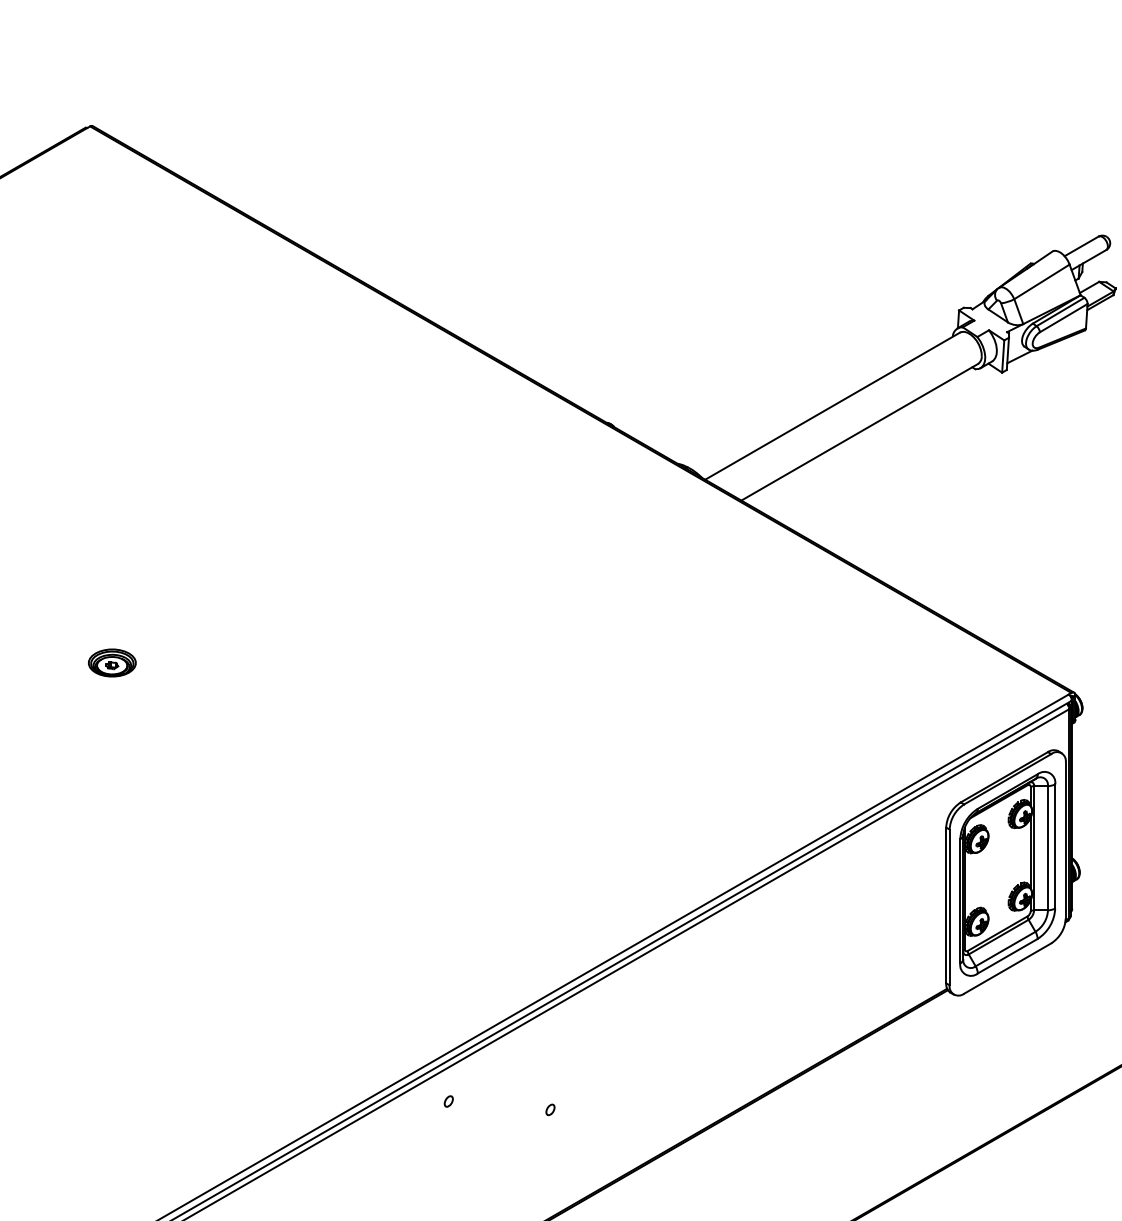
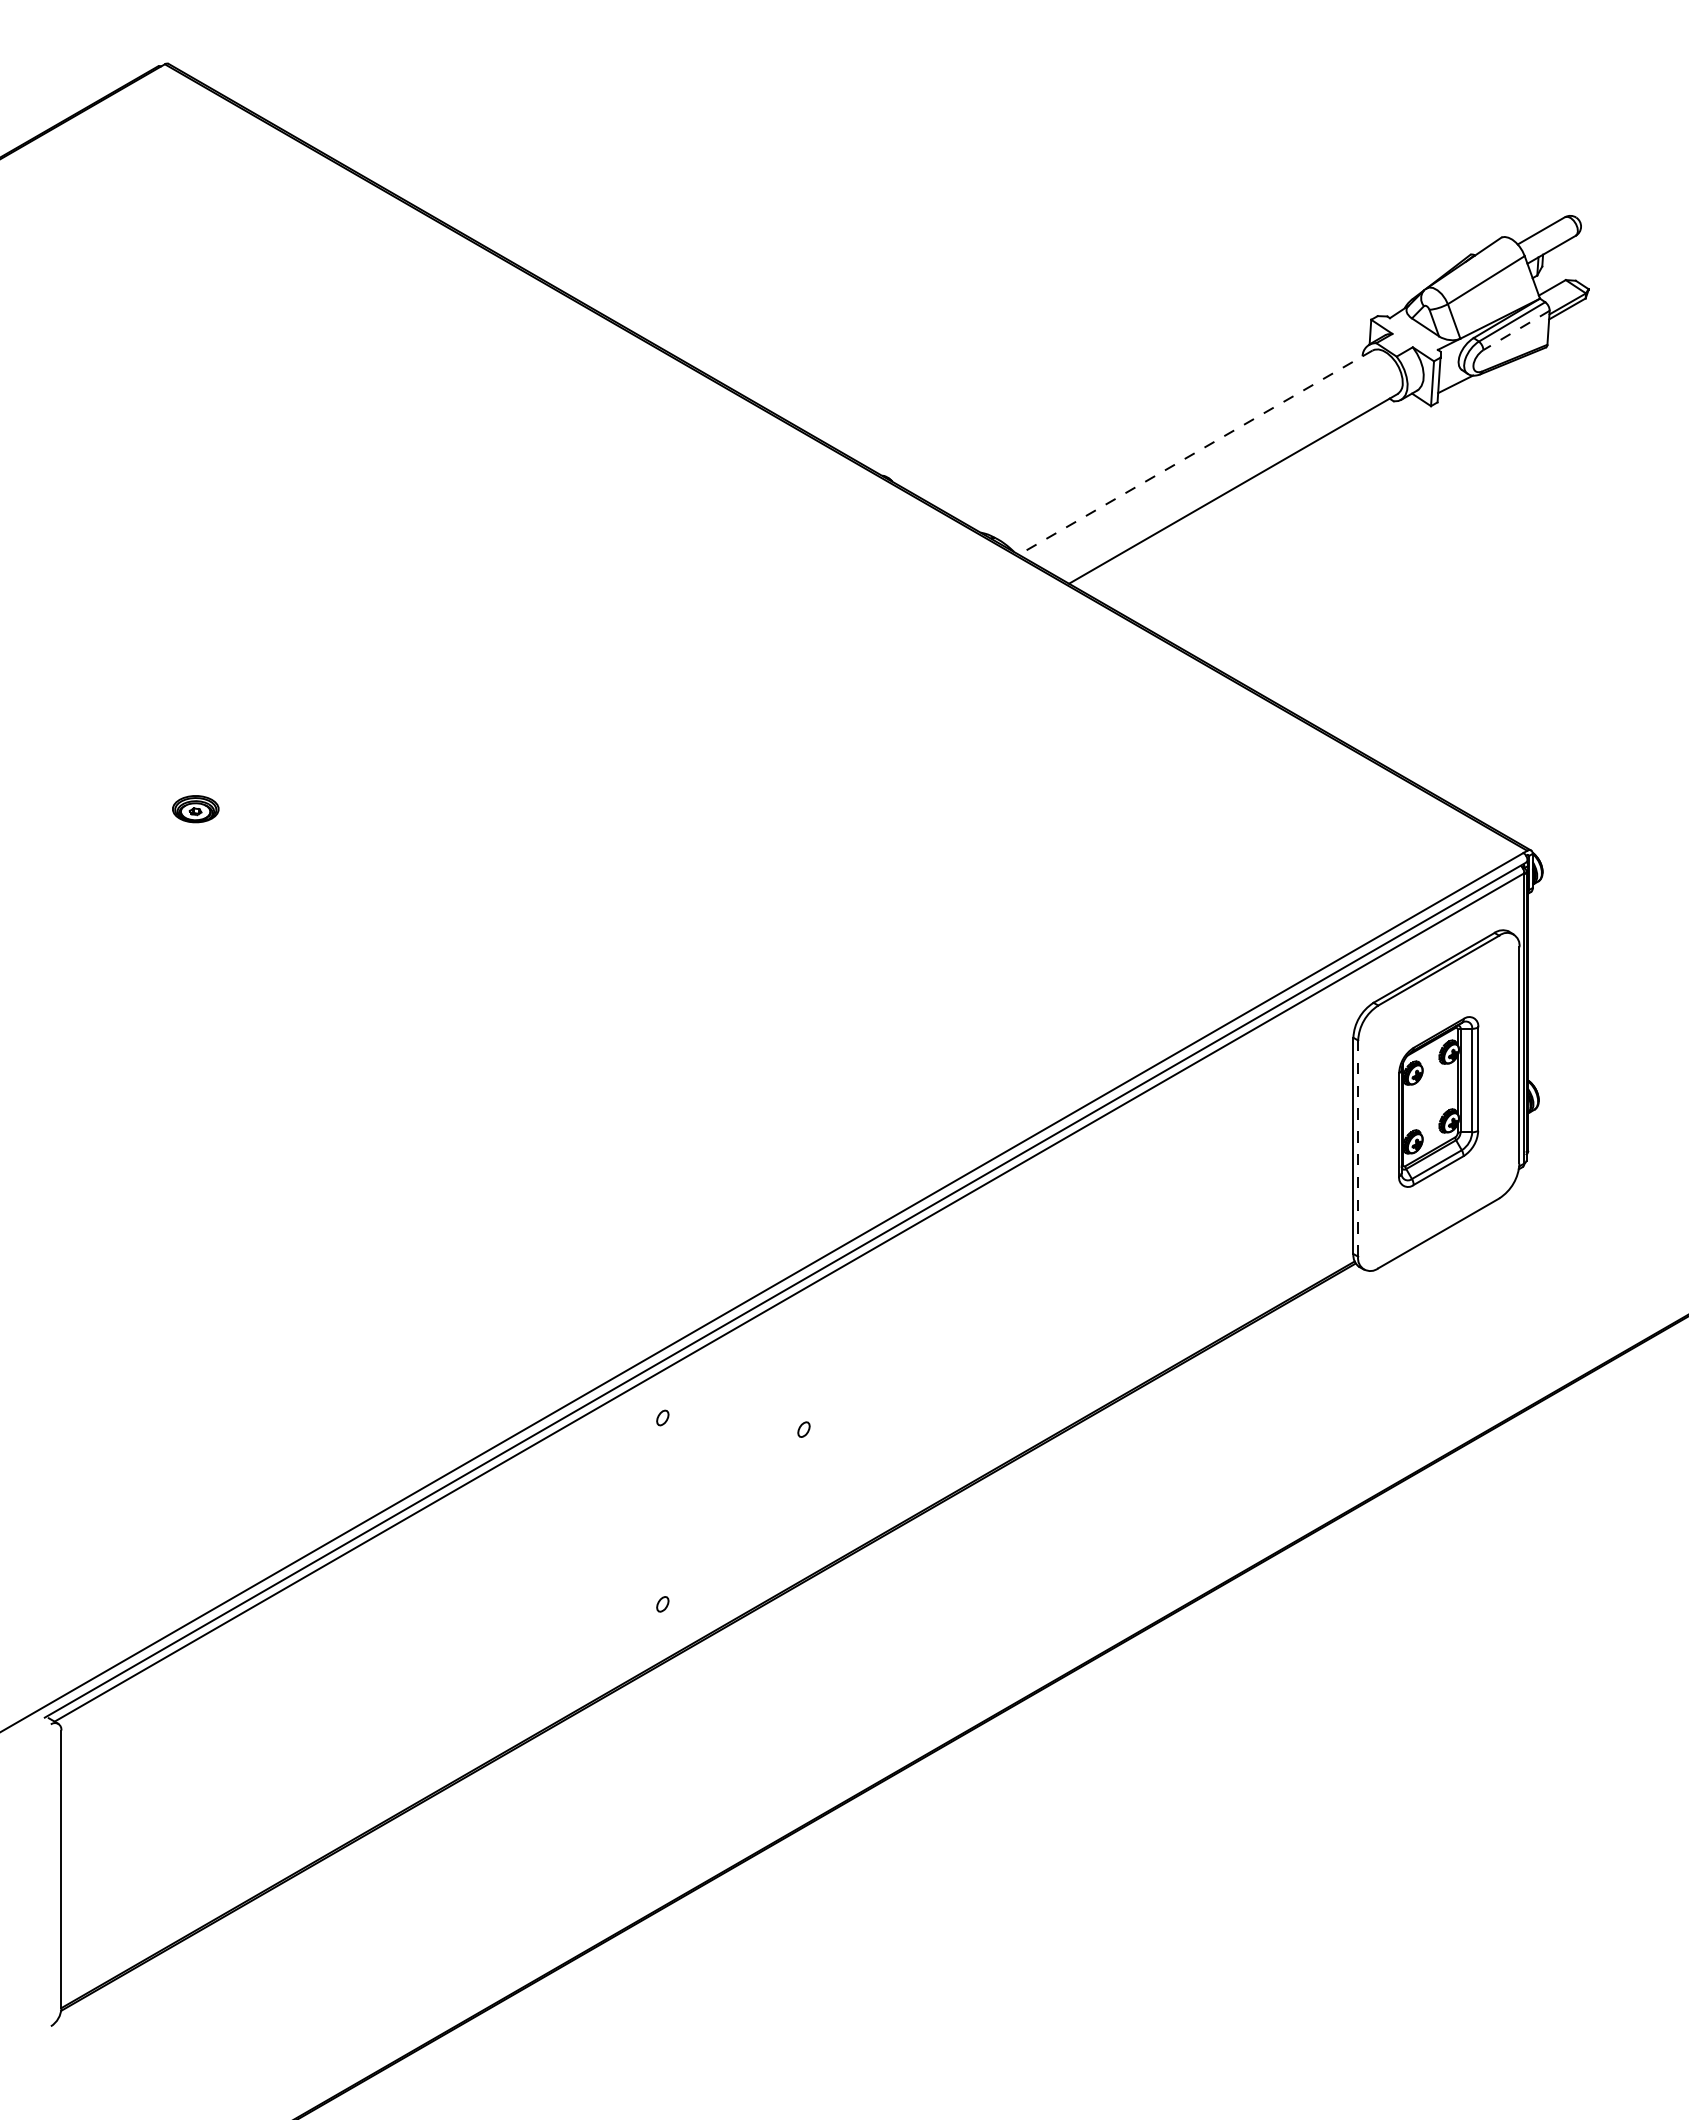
line: (1063, 318) -> (1516, 330), solid -> dashed
line: (832, 406) -> (1195, 452), solid -> dashed
part: (112, 662) -> (195, 808), size x0.7
part: (1007, 873) -> (1438, 1101), size x0.6
line: (949, 907) -> (1358, 1148), solid -> dashed

